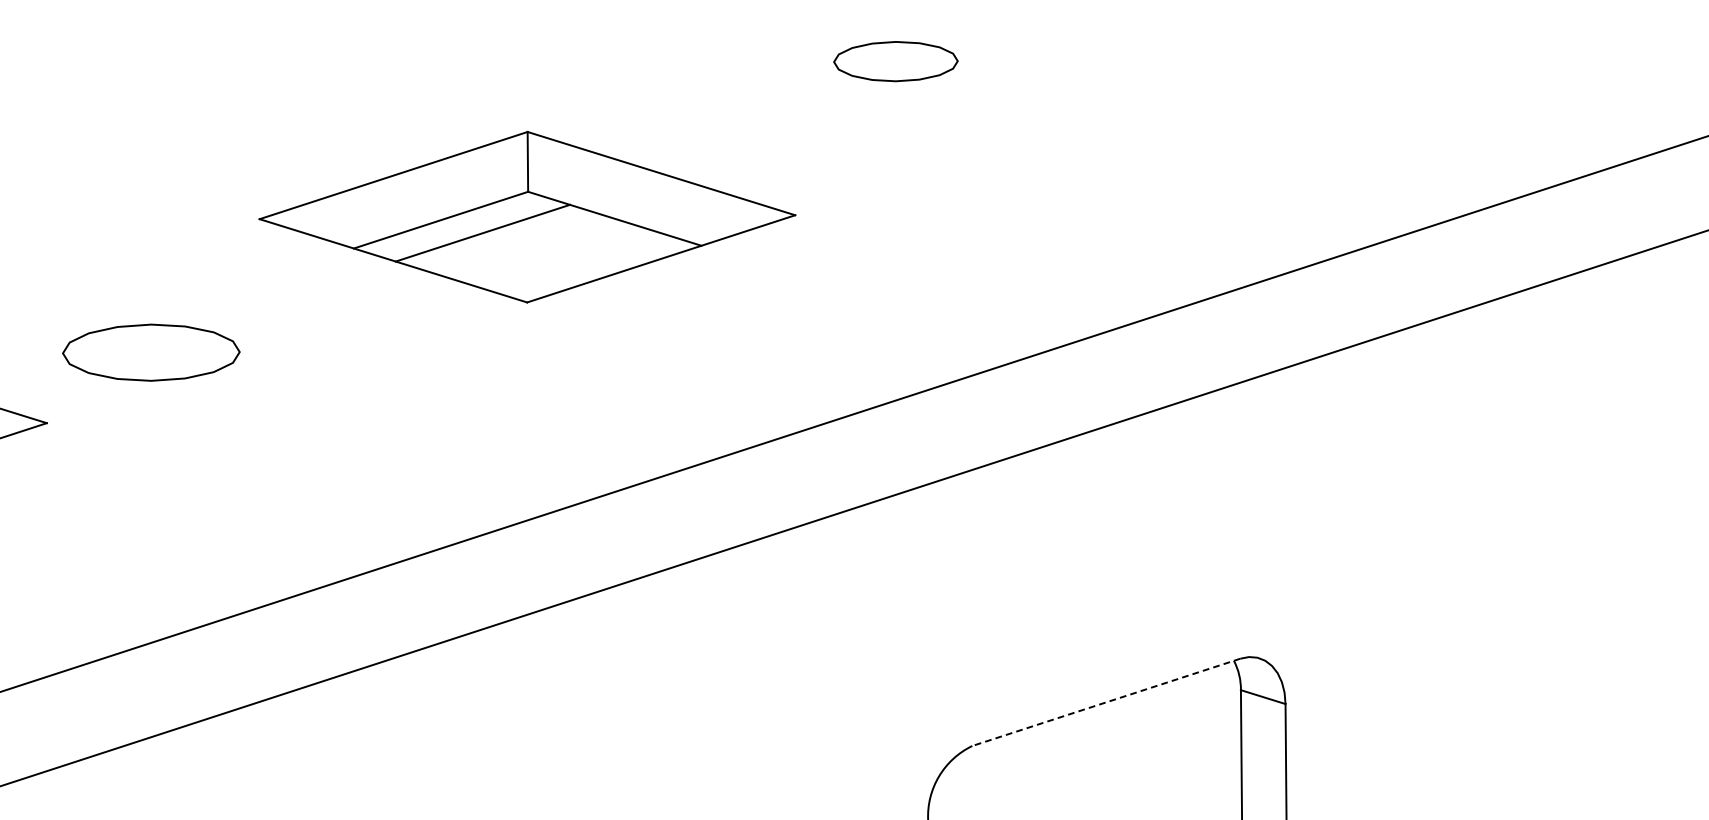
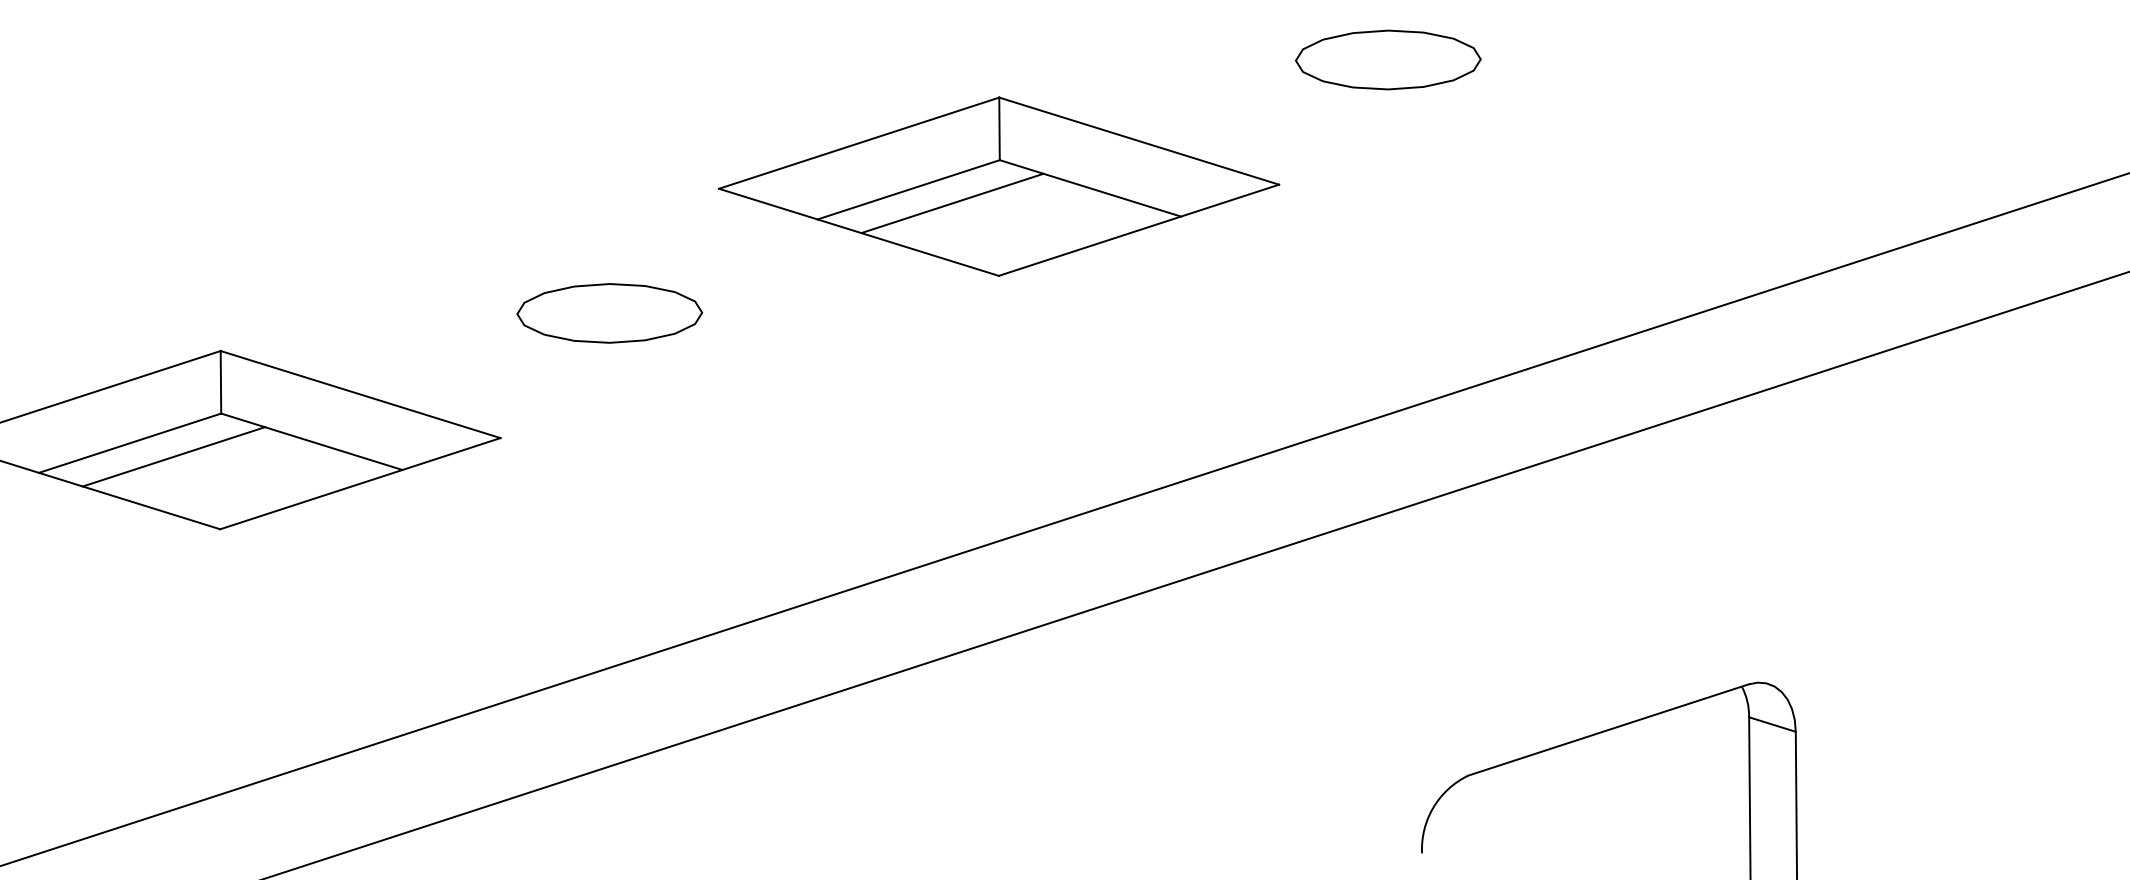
part: (896, 61) -> (1388, 59), size x1.43
part: (527, 216) -> (999, 186), moved
part: (151, 352) -> (609, 313), moved
line: (1105, 702) -> (1607, 730), dashed -> solid

